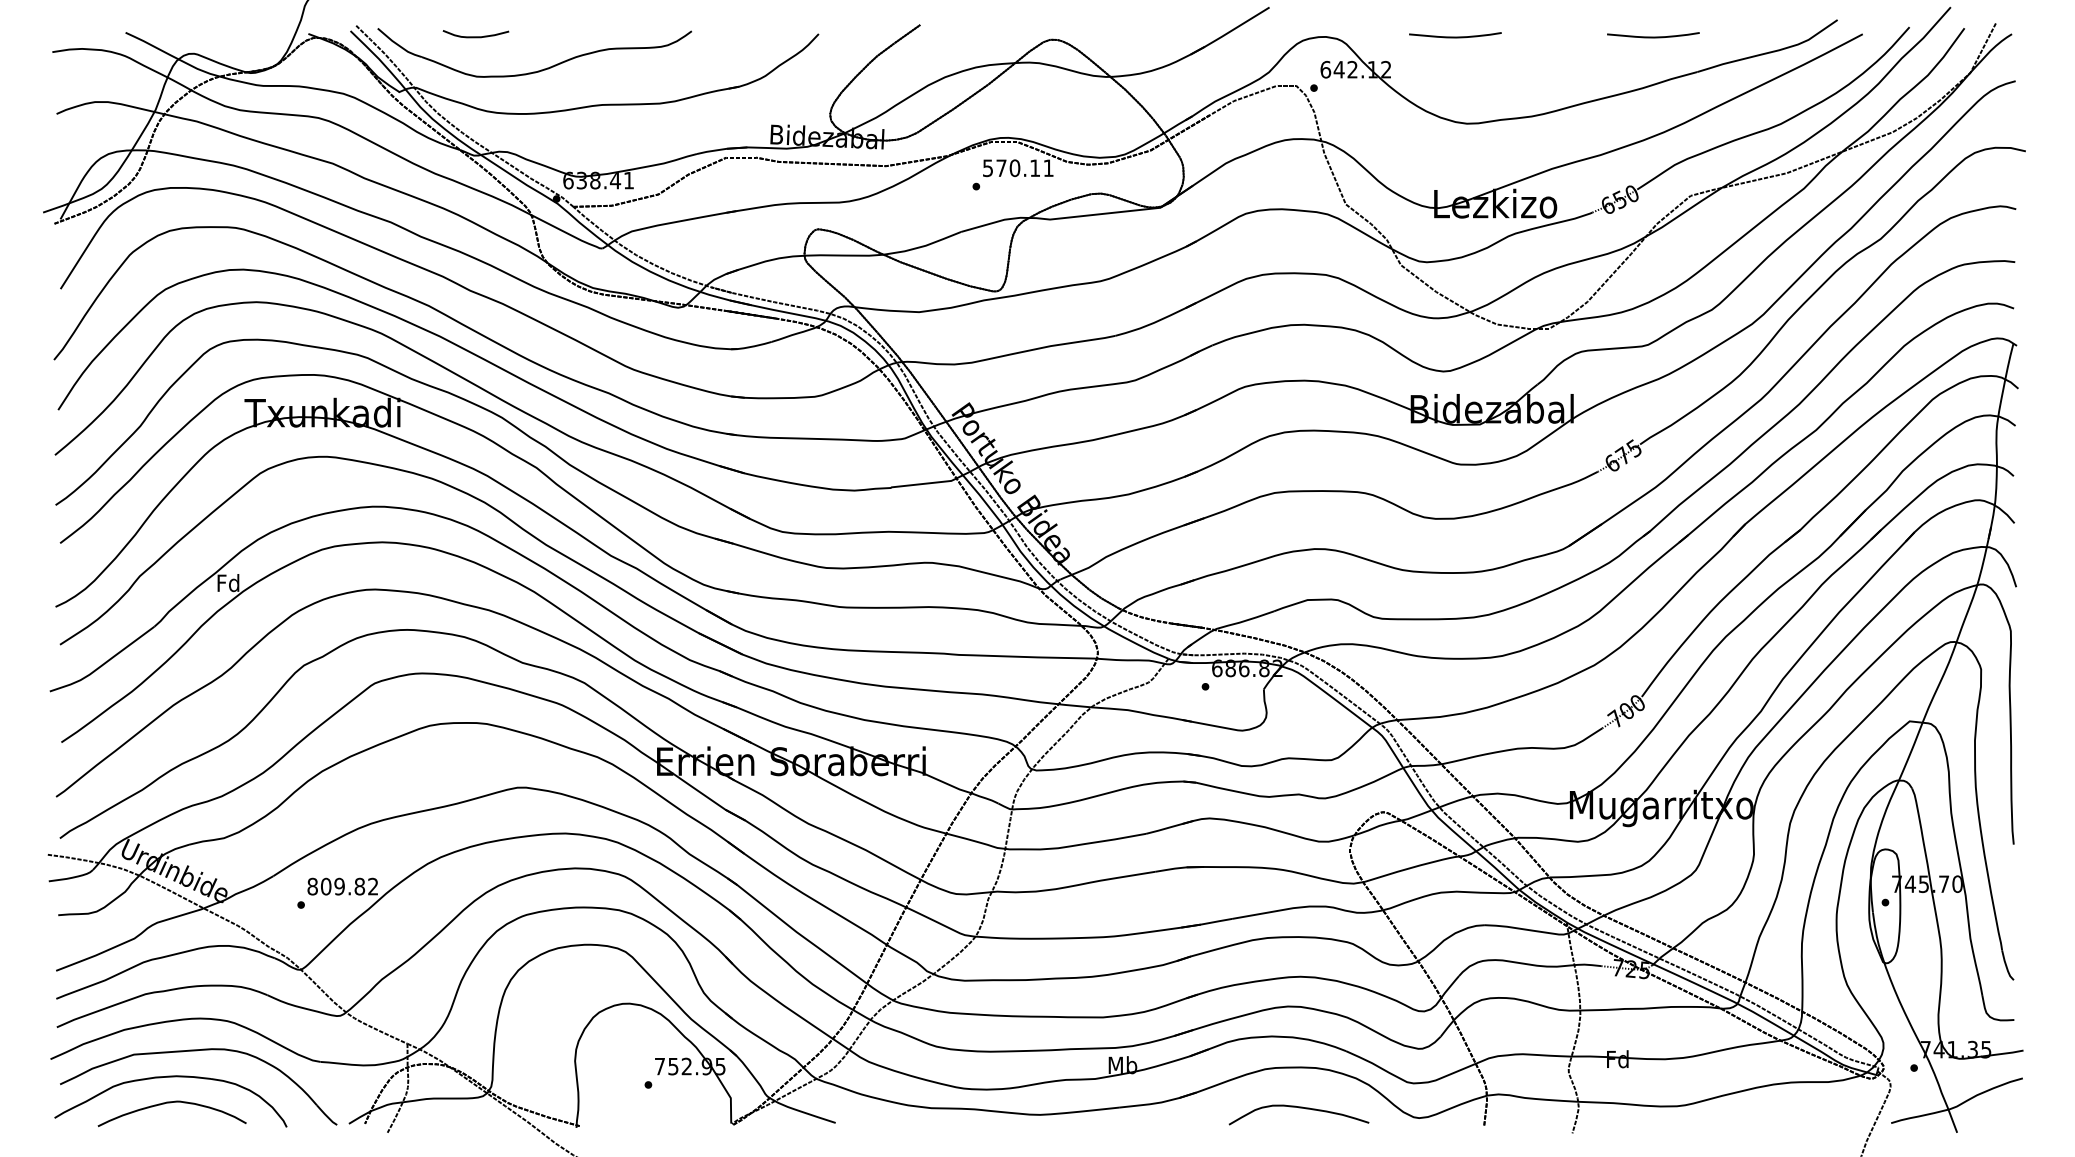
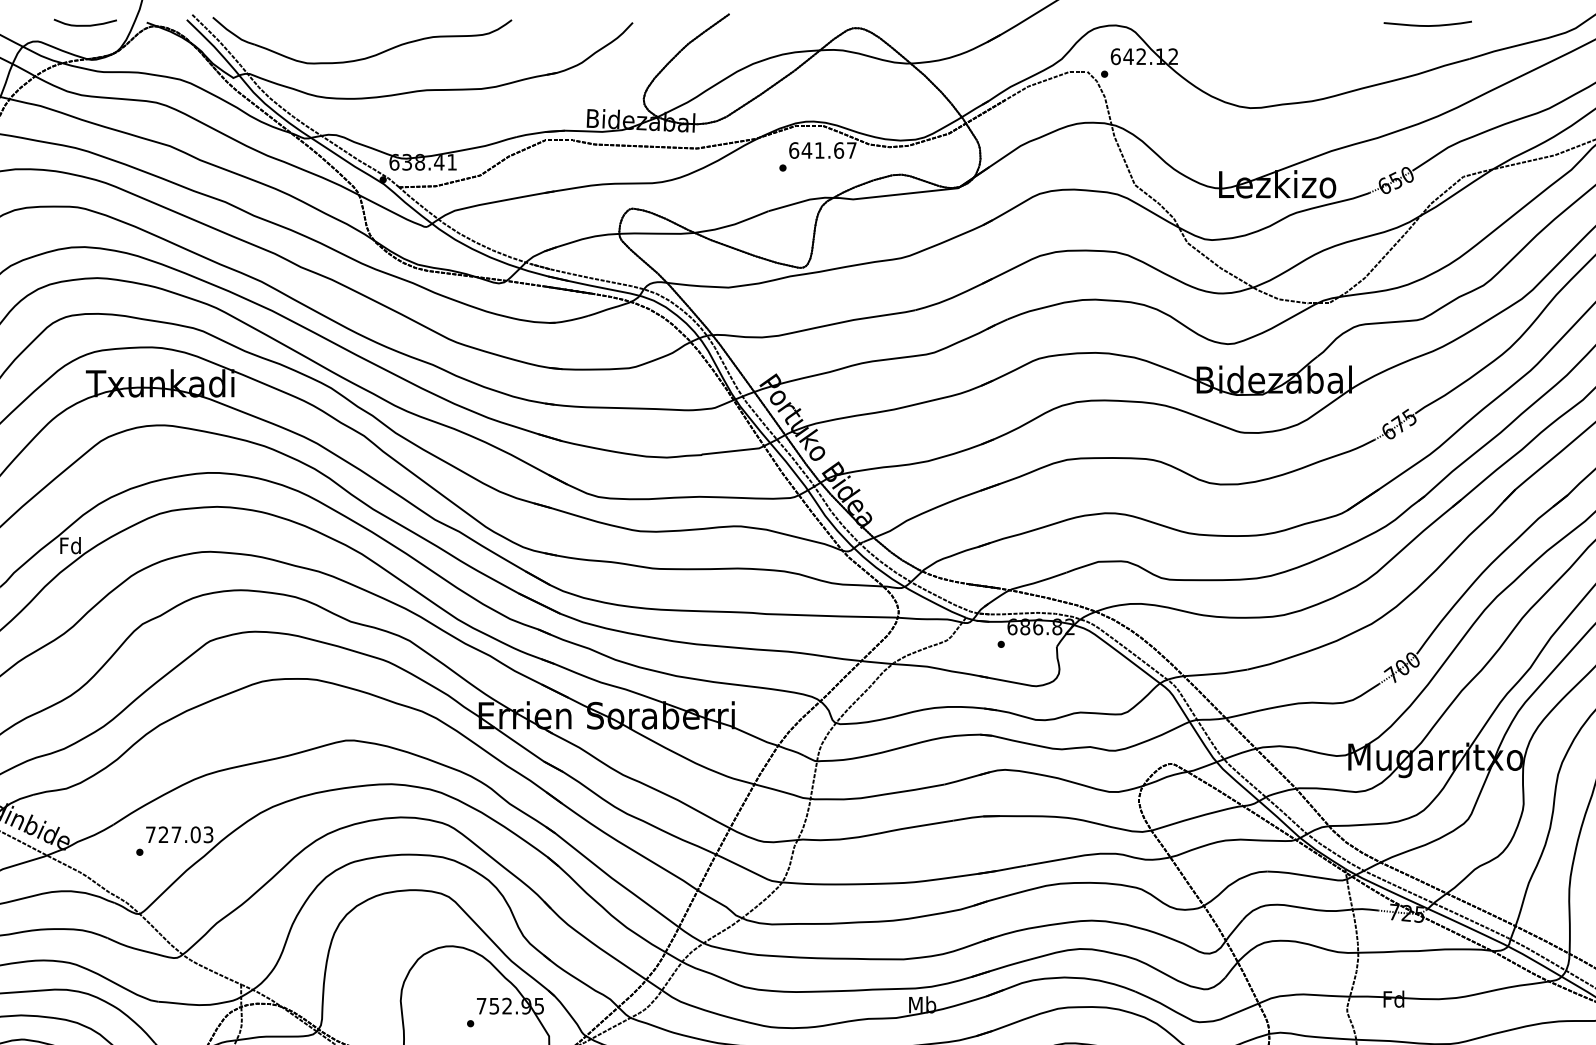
curve: (475, 36) -> (84, 25), moved
curve: (1455, 36) -> (1239, 25), removed
text: (1017, 168) -> (822, 150), 570.11 -> 641.67
text: (342, 886) -> (179, 834), 809.82 -> 727.03

